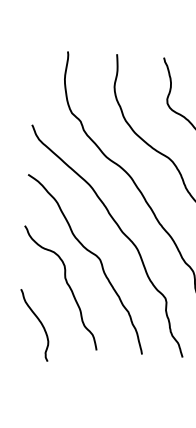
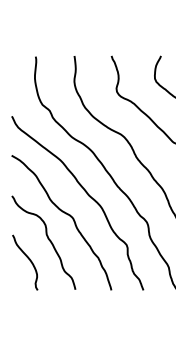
curve: (38, 321) -> (28, 259), moved

